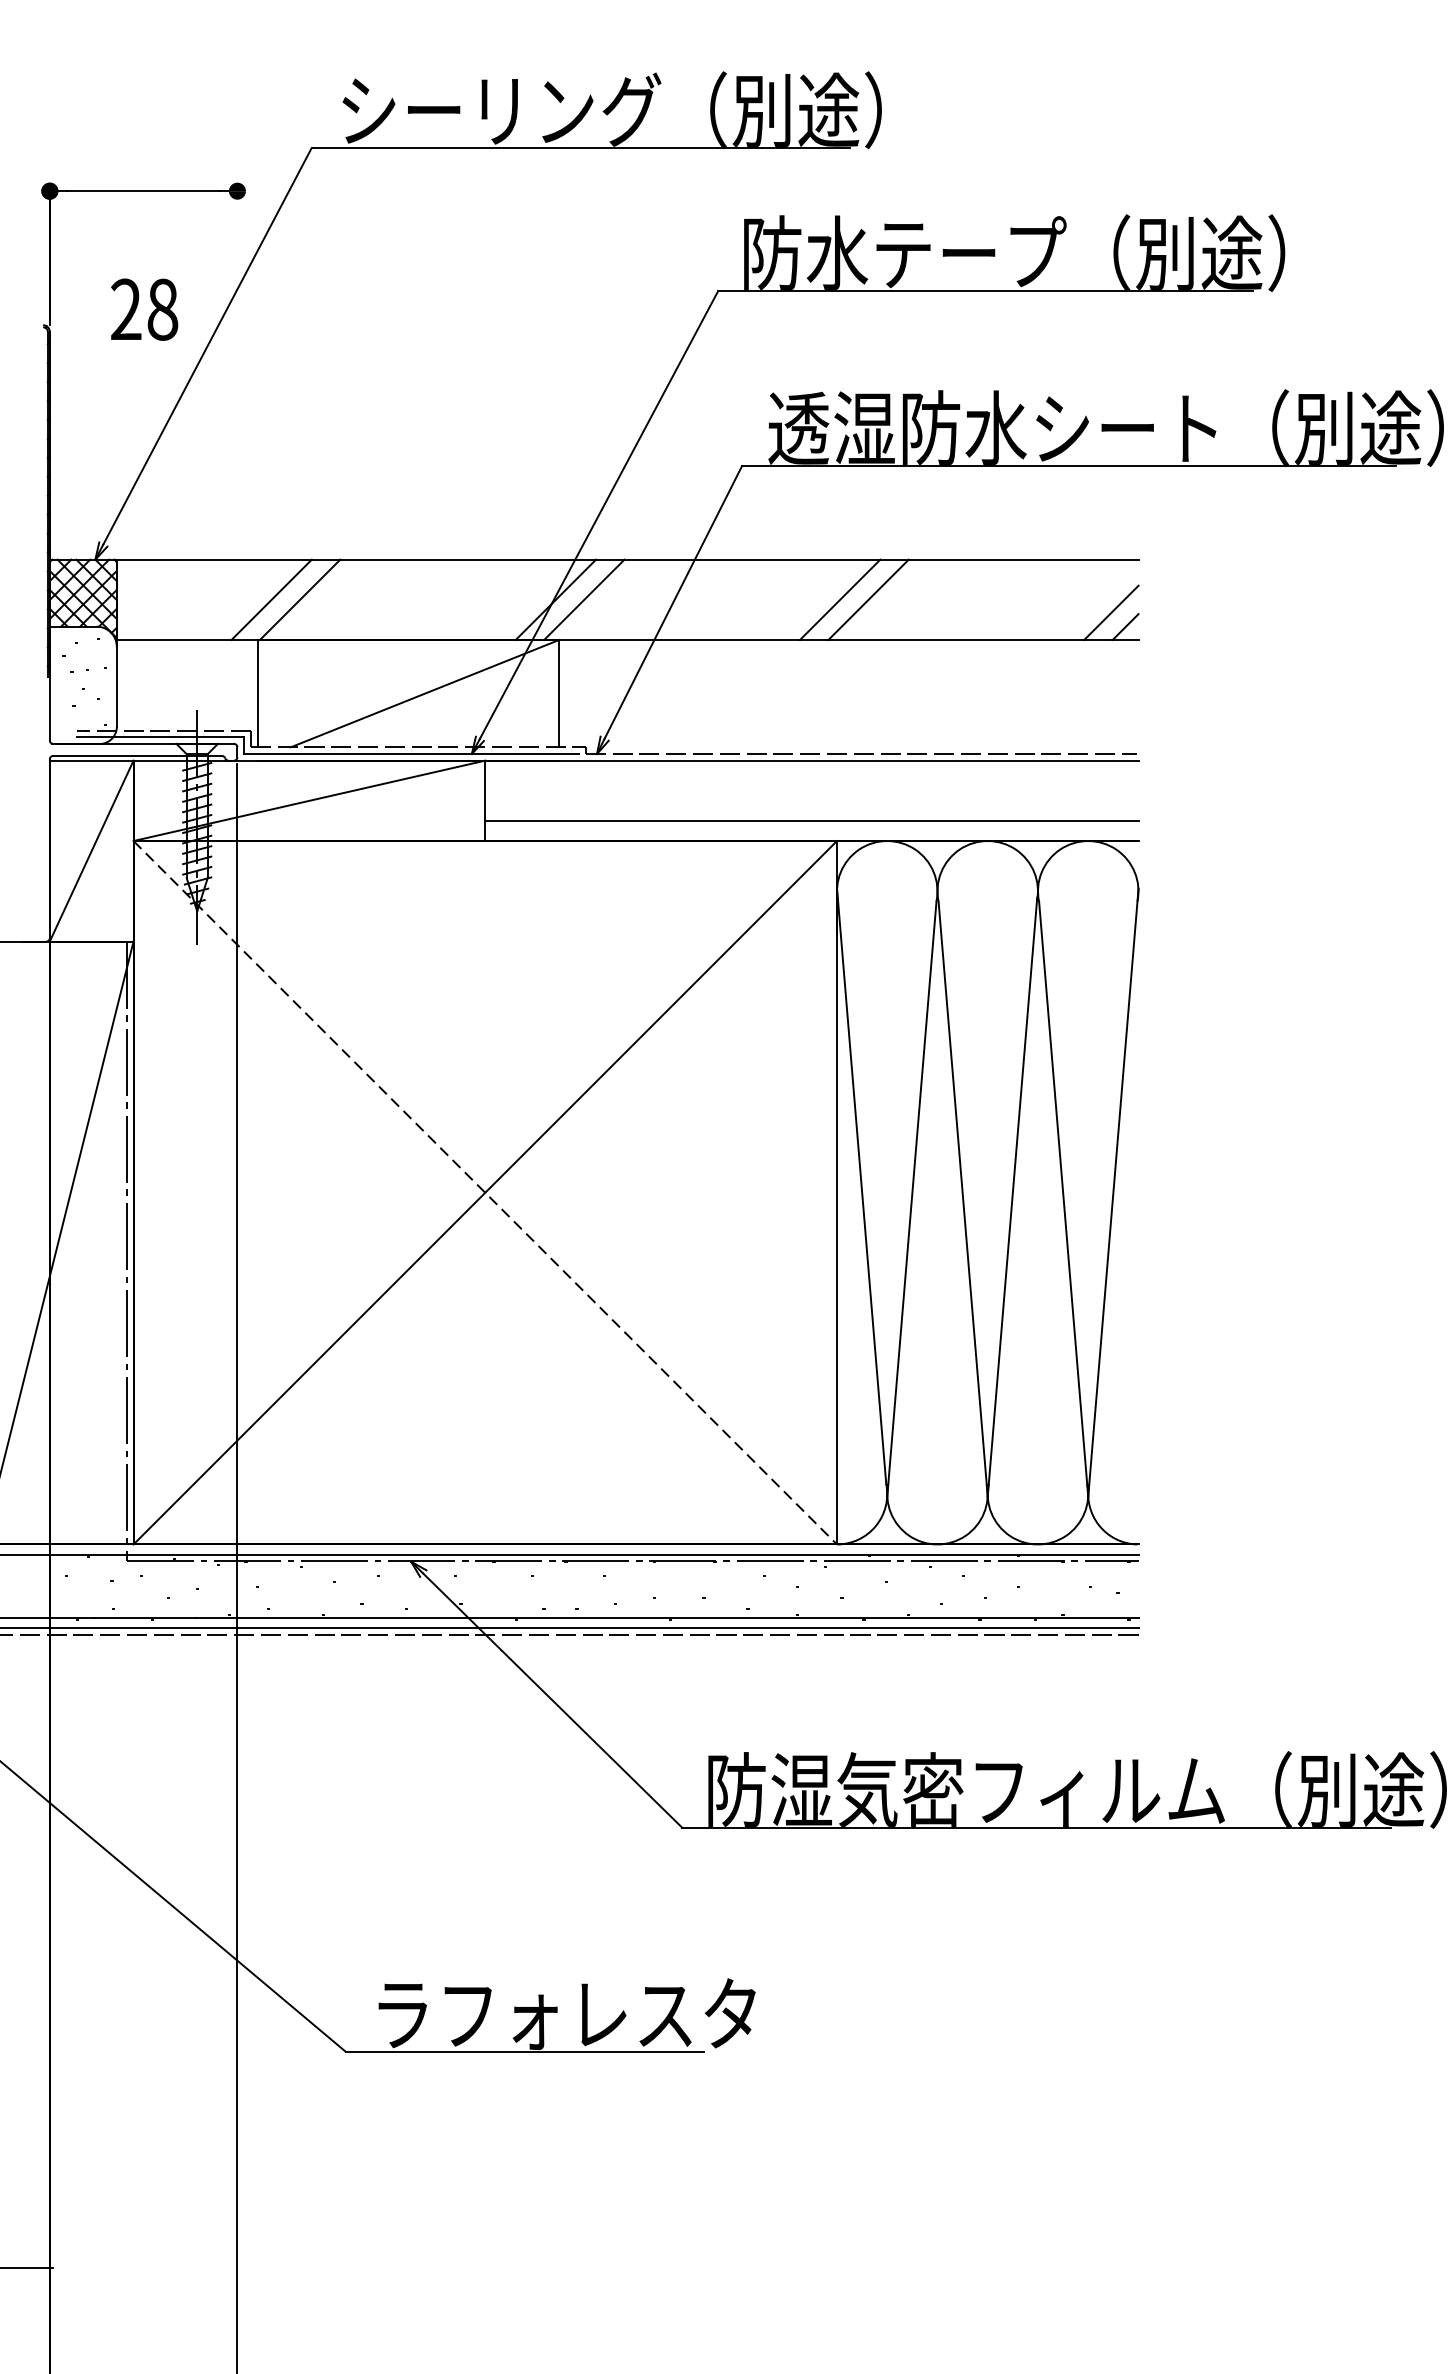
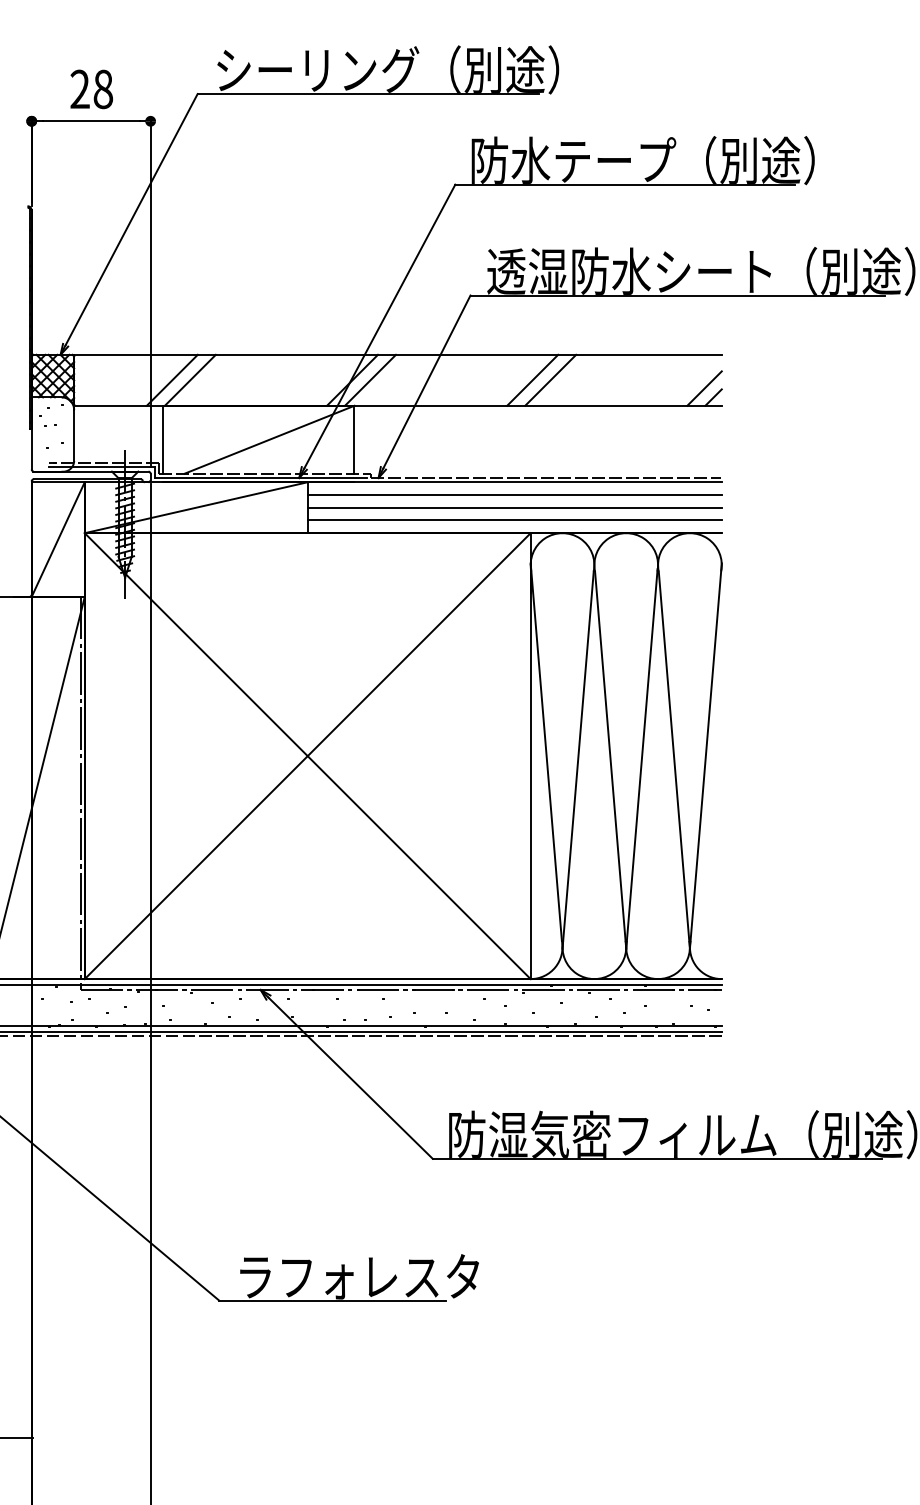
text: (144, 309) -> (91, 89), moved
line: (237, 459) -> (150, 291), added
line: (811, 779) -> (514, 494), added
line: (811, 800) -> (514, 507), added
line: (486, 1193) -> (308, 756), dashed -> solid

